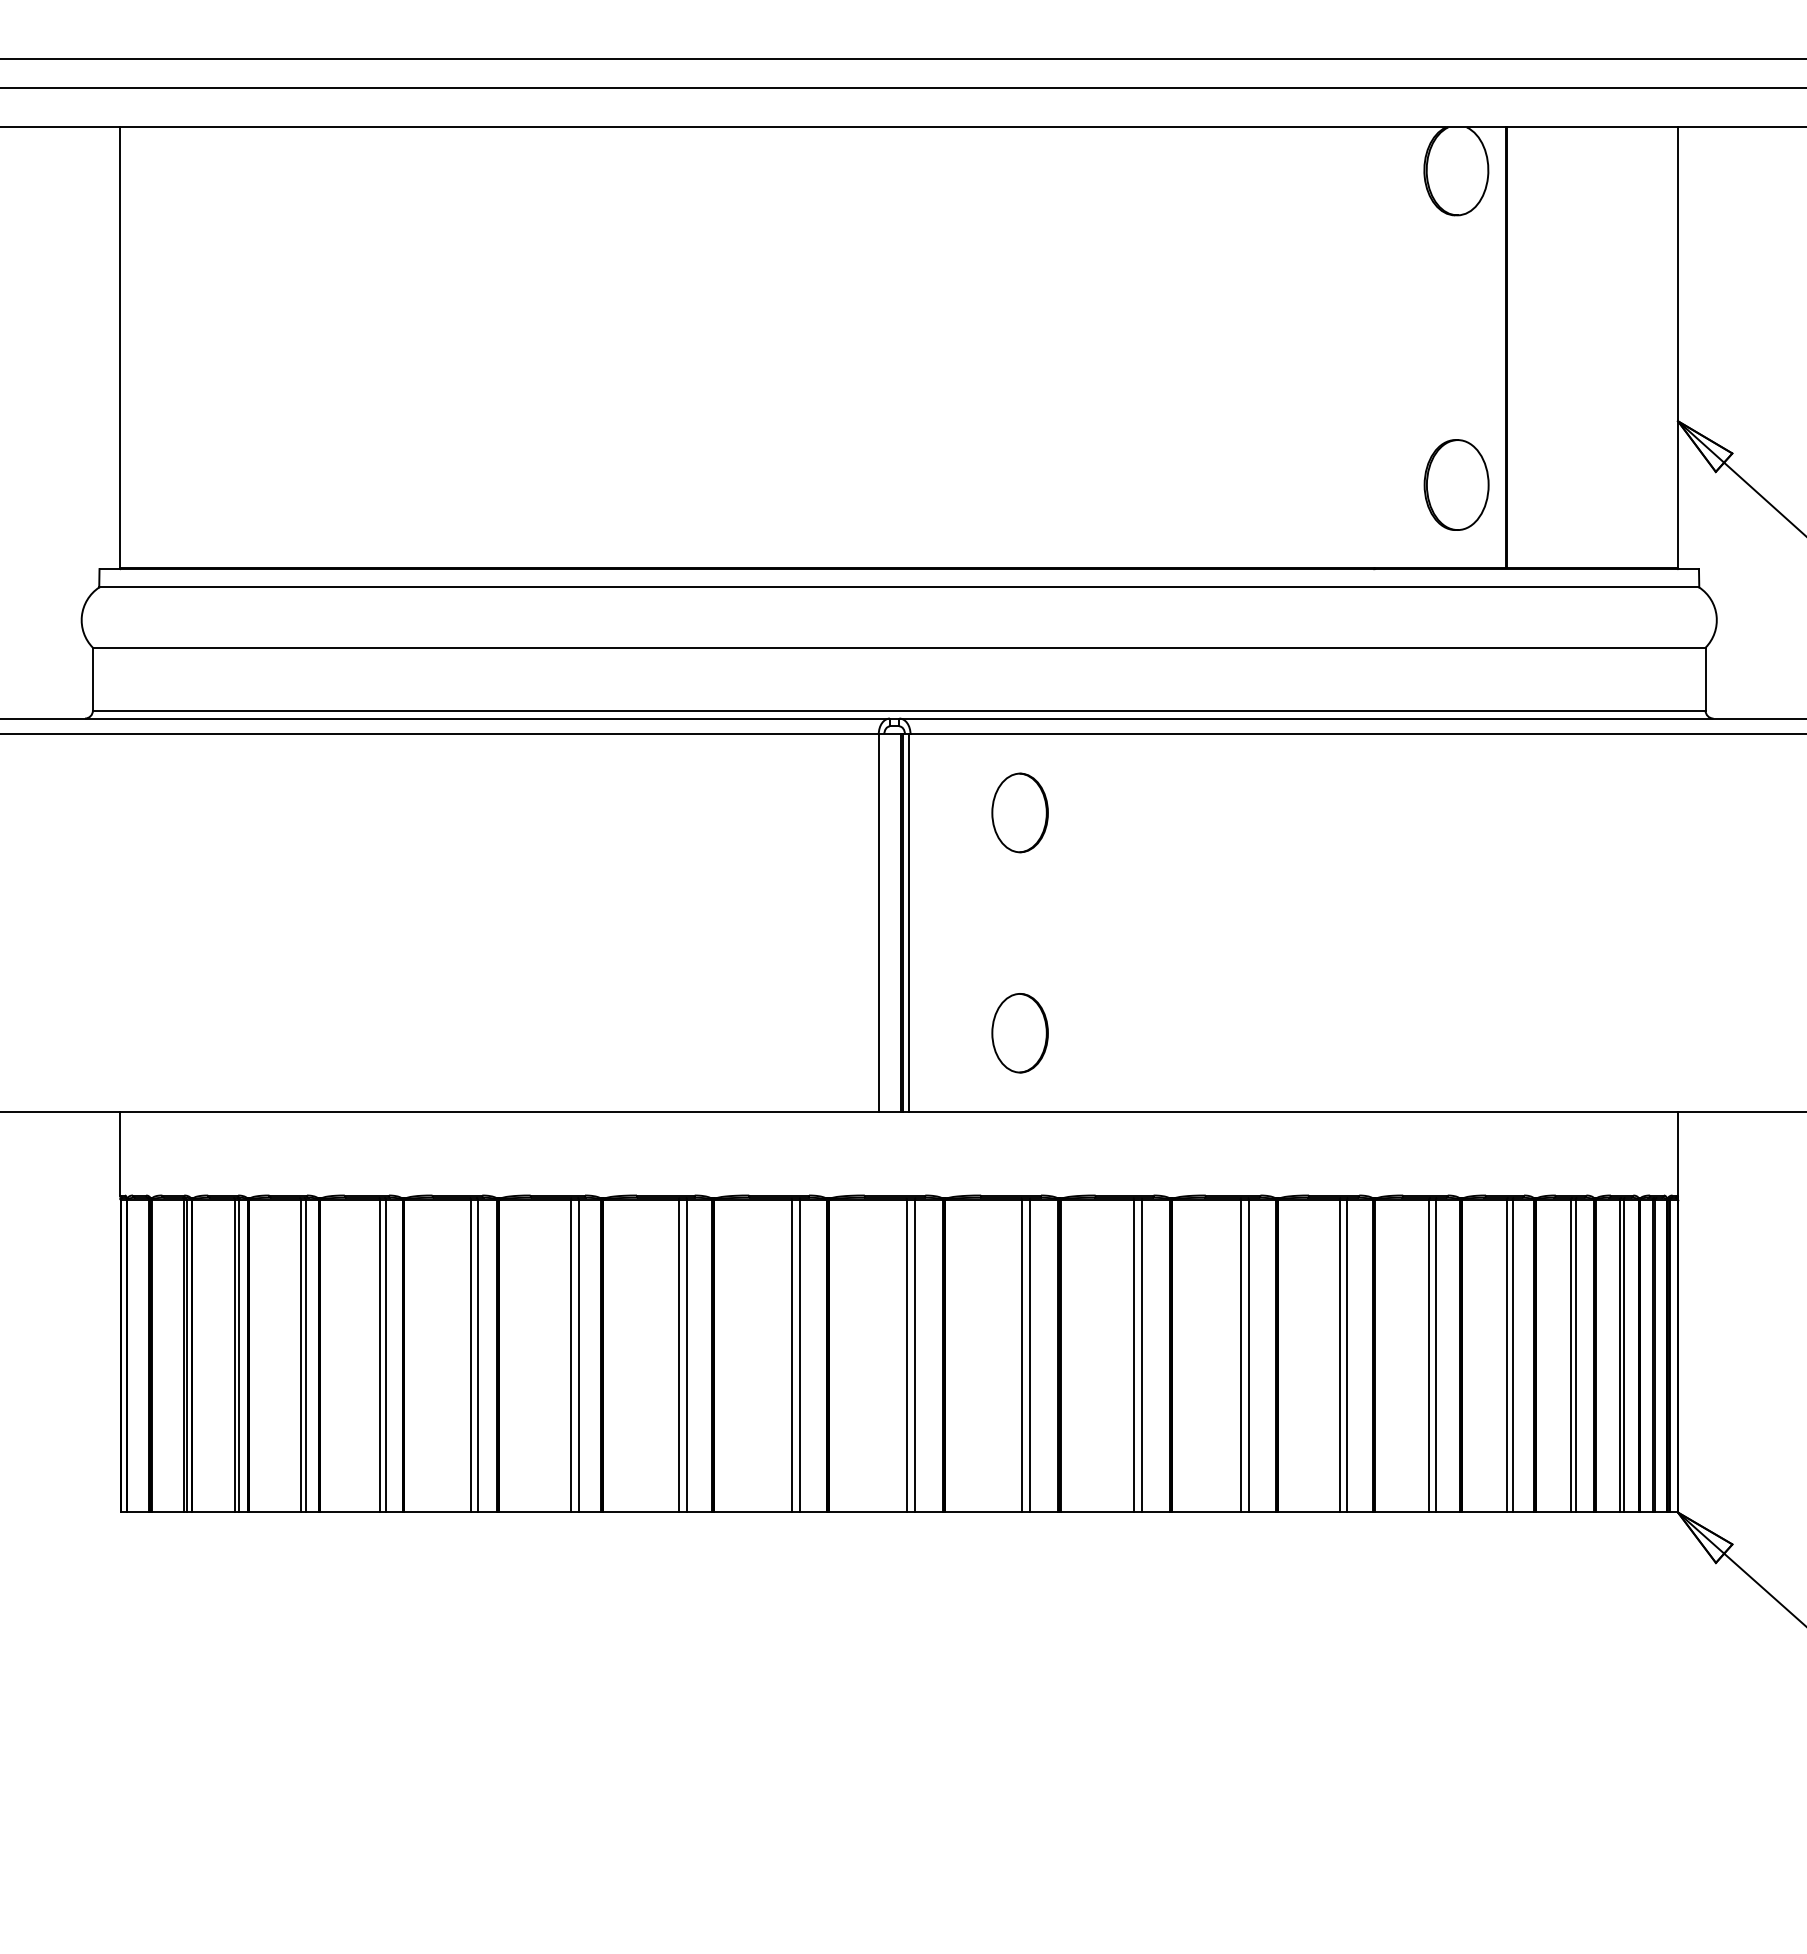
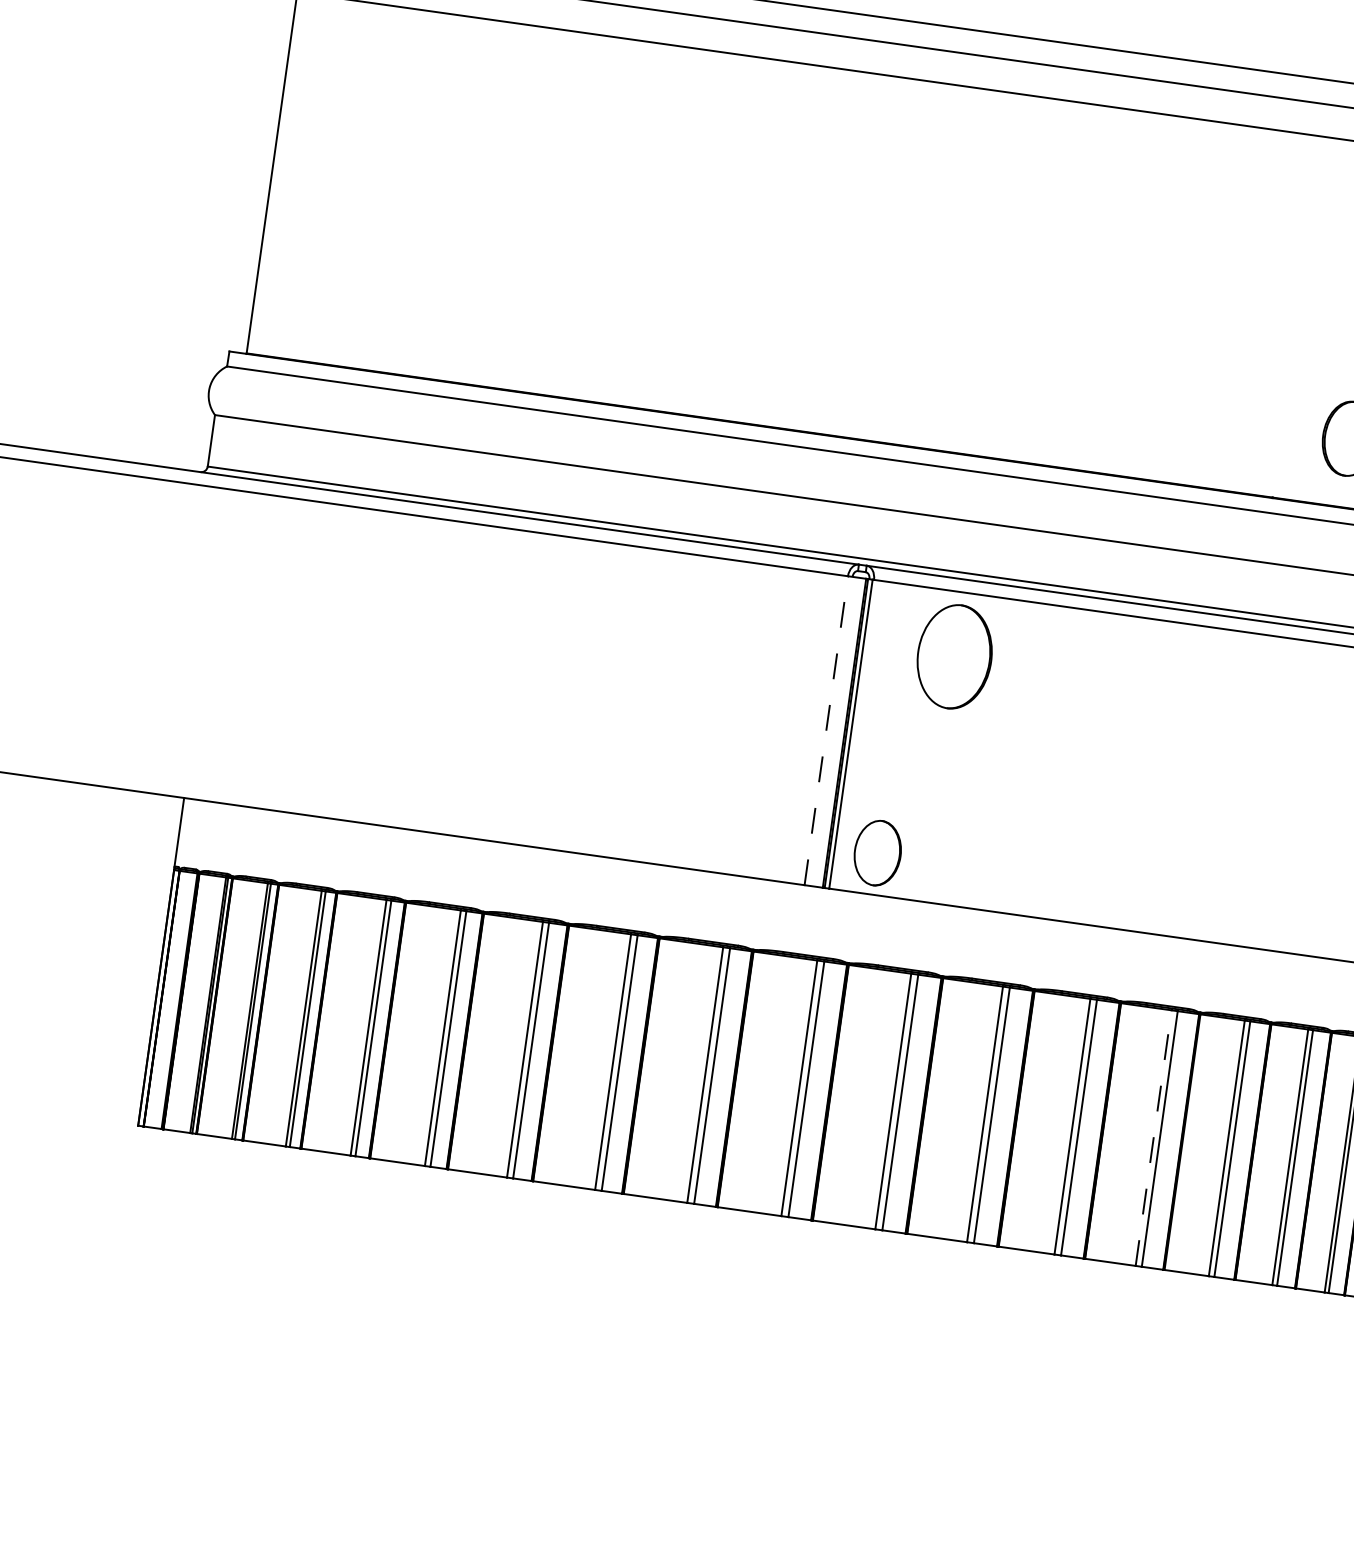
part: (1019, 812) -> (954, 656), size x1.6
line: (878, 923) -> (826, 731), solid -> dashed
part: (1019, 1033) -> (877, 853), moved
line: (1339, 1355) -> (1153, 1137), solid -> dashed

